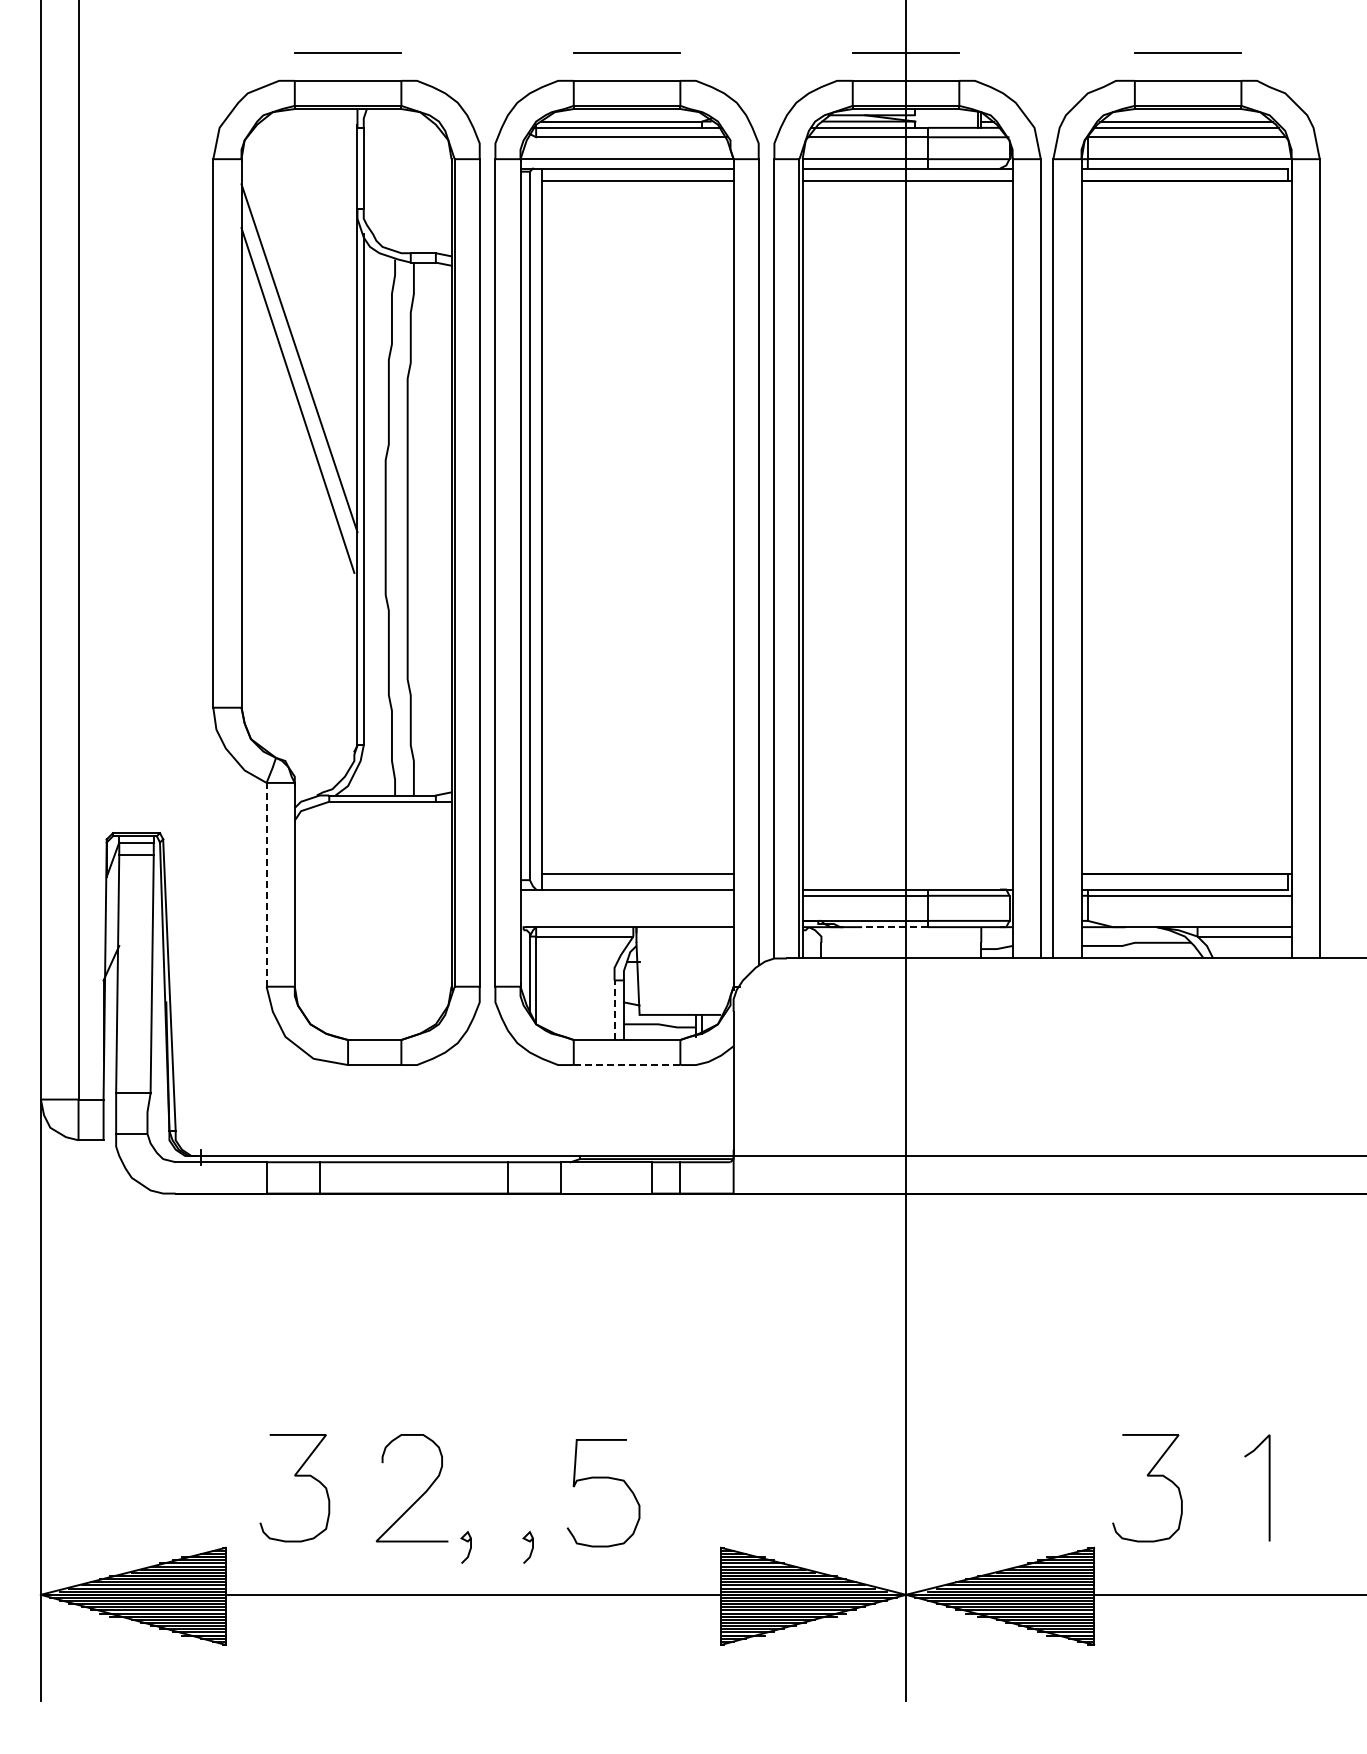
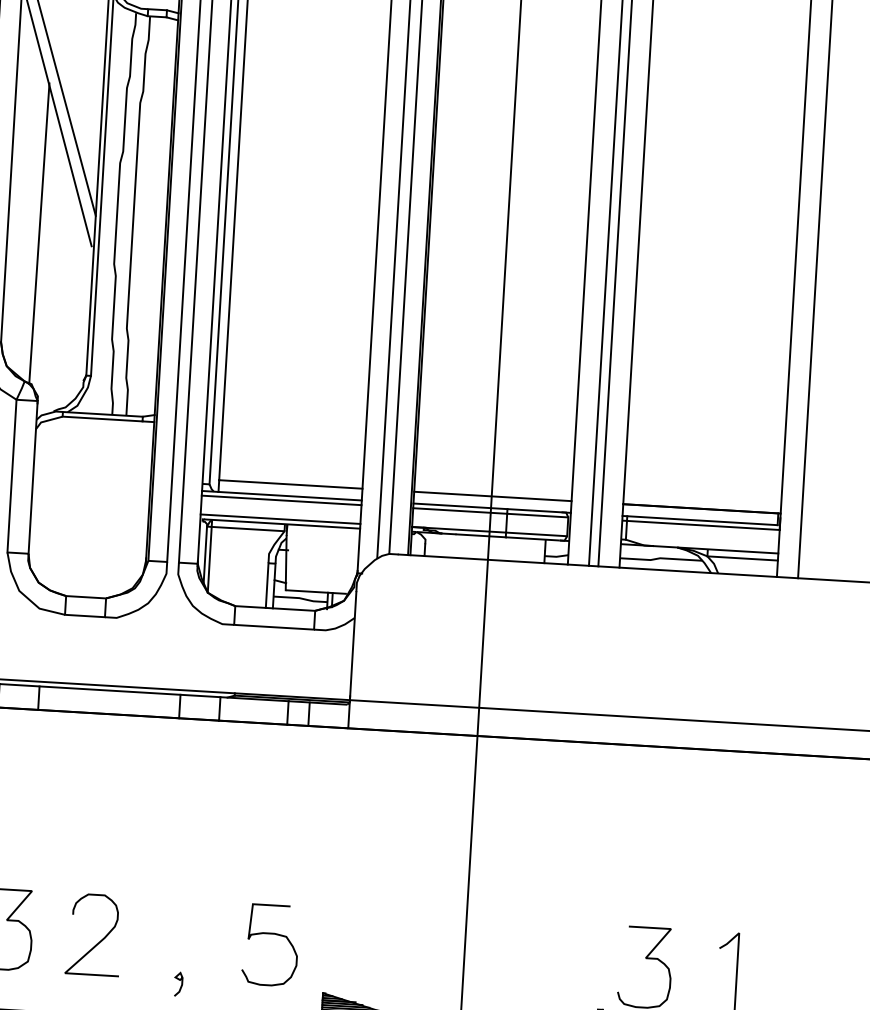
line: (283, 560) -> (39, 233), added
line: (907, 873) -> (492, 496), added
line: (266, 884) -> (11, 475), dashed -> solid
line: (626, 895) -> (281, 500), added
line: (626, 920) -> (280, 518), added
line: (895, 927) -> (481, 536), dashed -> solid
line: (614, 1010) -> (267, 585), dashed -> solid
line: (626, 1065) -> (273, 627), dashed -> solid
curve: (603, 1478) -> (271, 934), moved
curve: (467, 1542) -> (133, 977), removed

